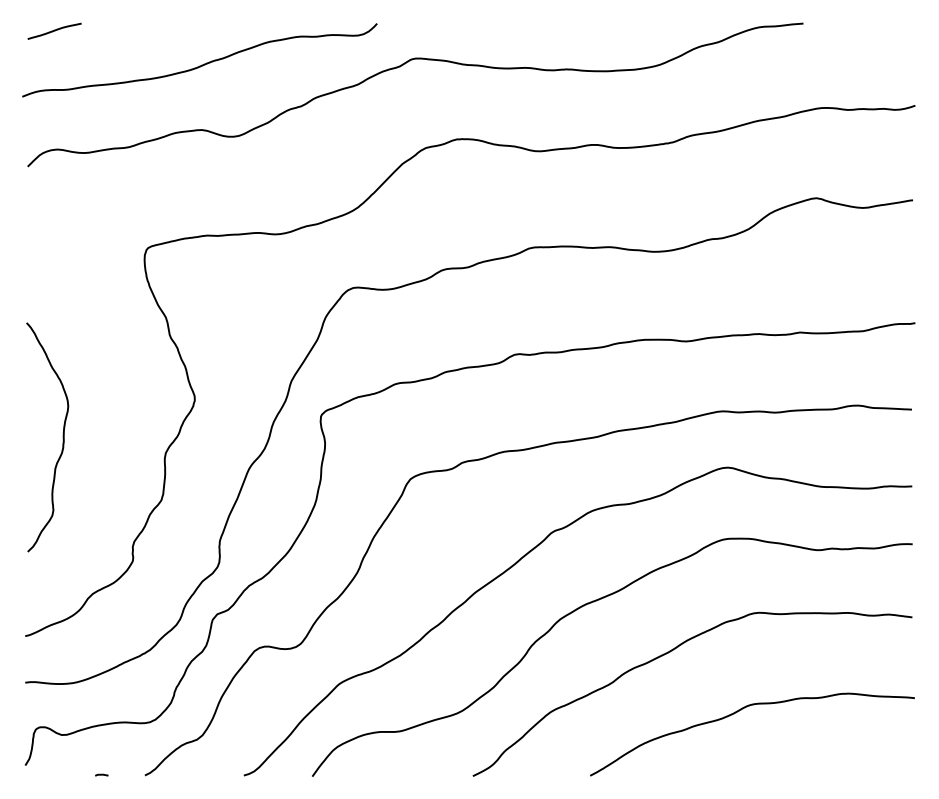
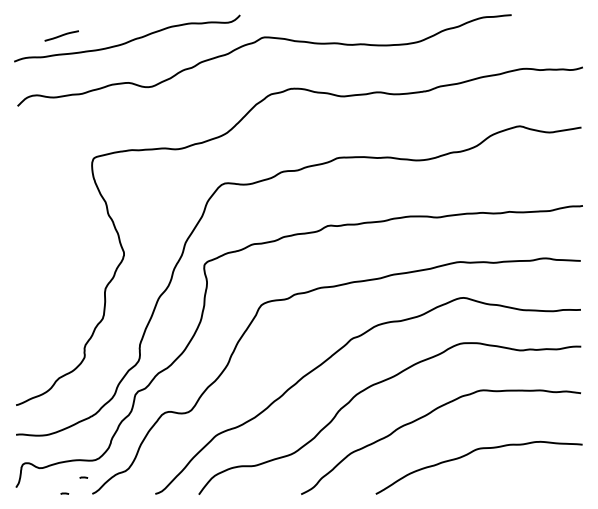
line: (54, 30) -> (61, 35), moved
curve: (62, 437) -> (39, 278), removed
line: (131, 749) -> (83, 477), added

